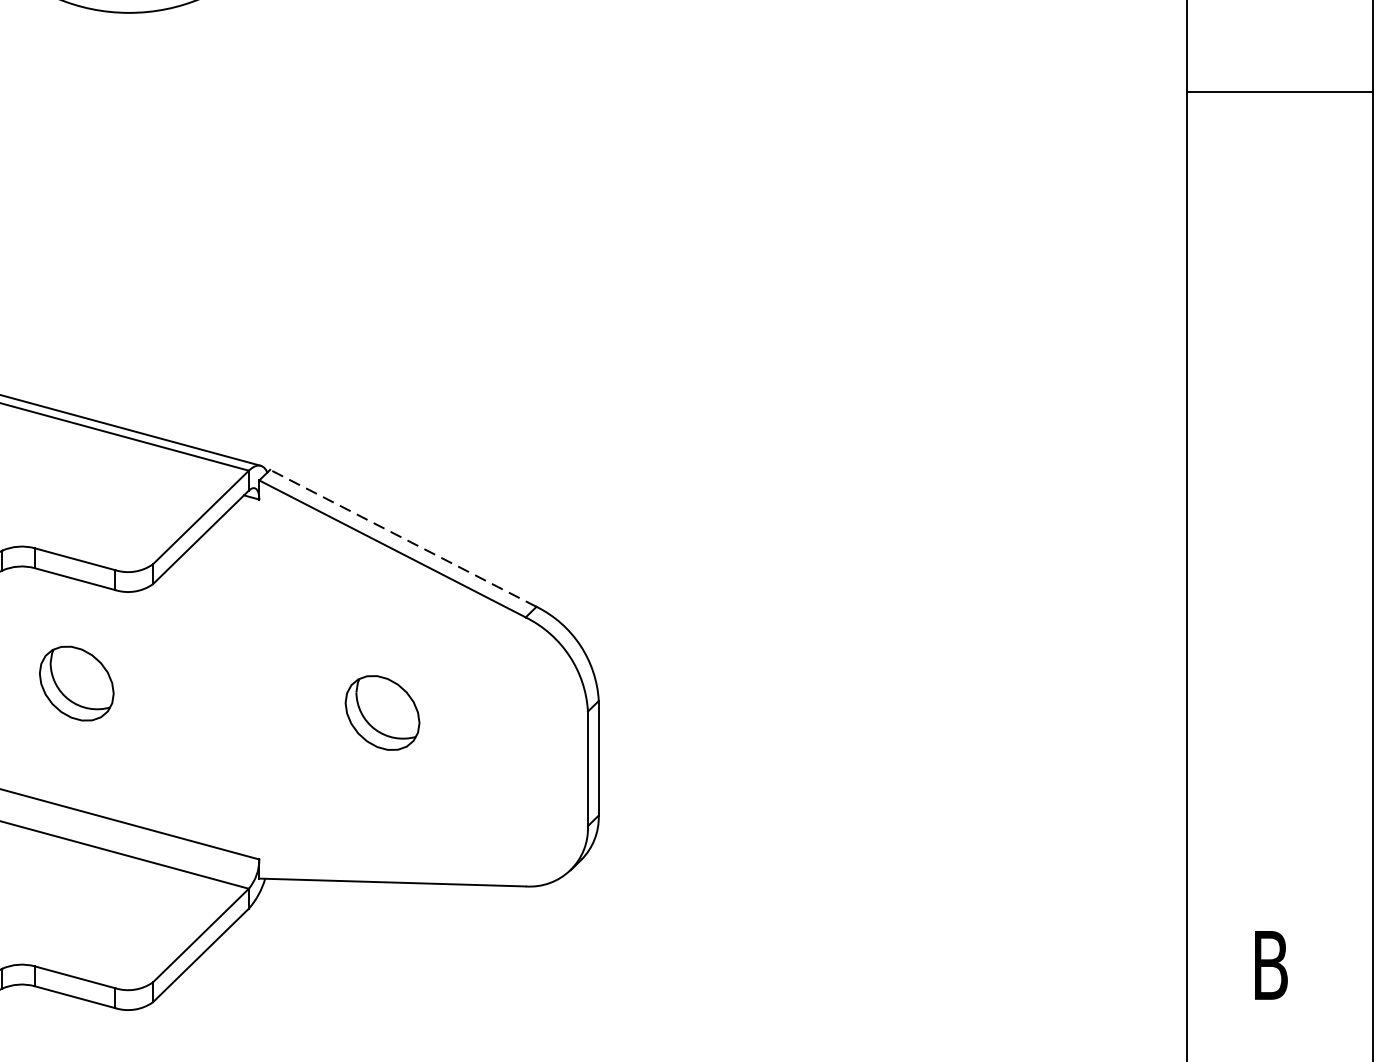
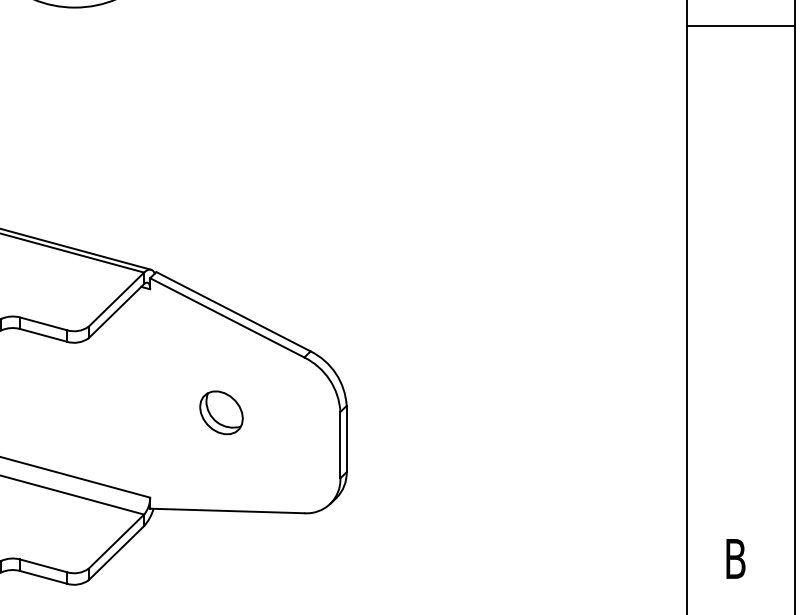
line: (1279, 92) -> (740, 26), moved
line: (403, 537) -> (233, 311), dashed -> solid
part: (76, 683) -> (44, 395), removed

